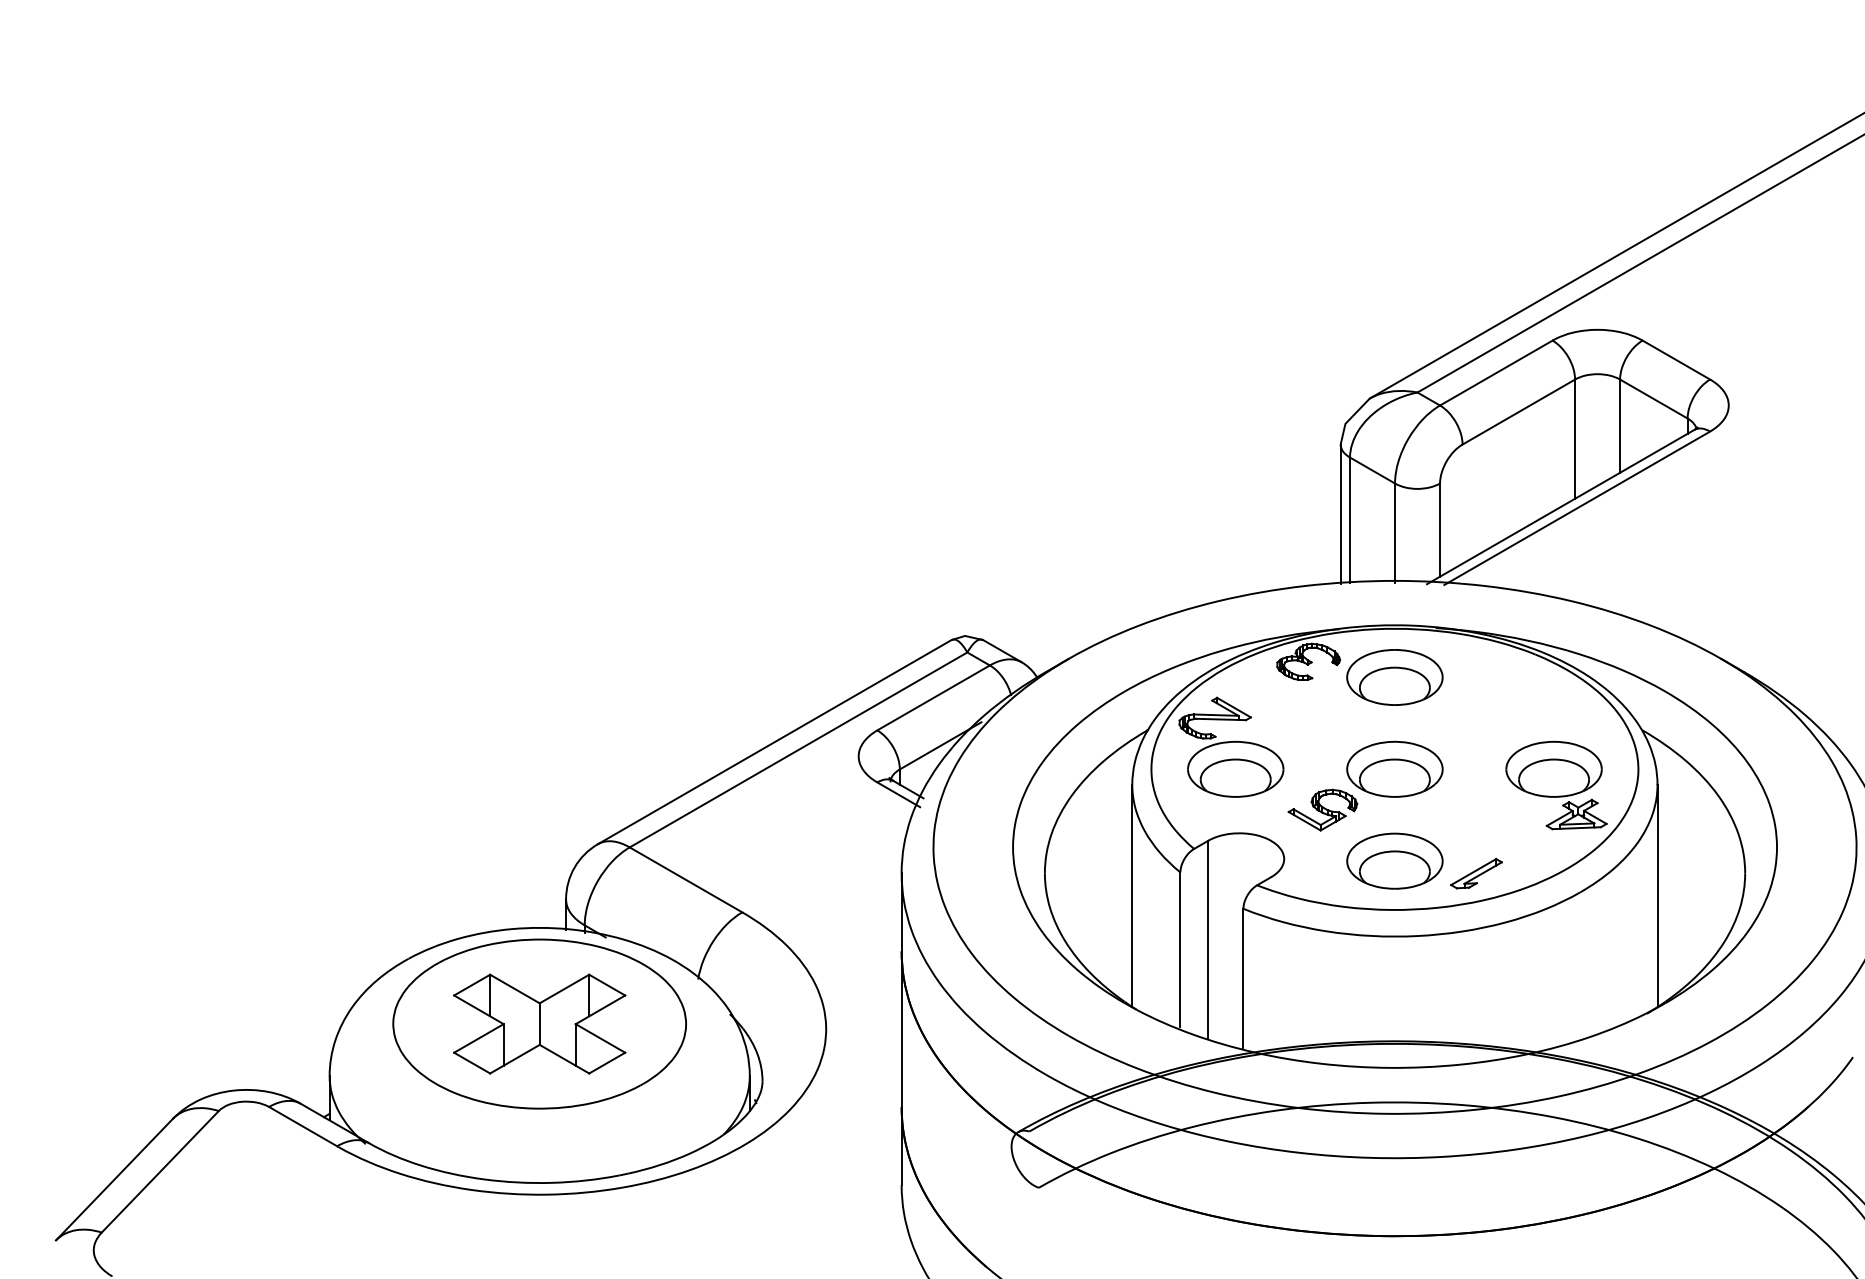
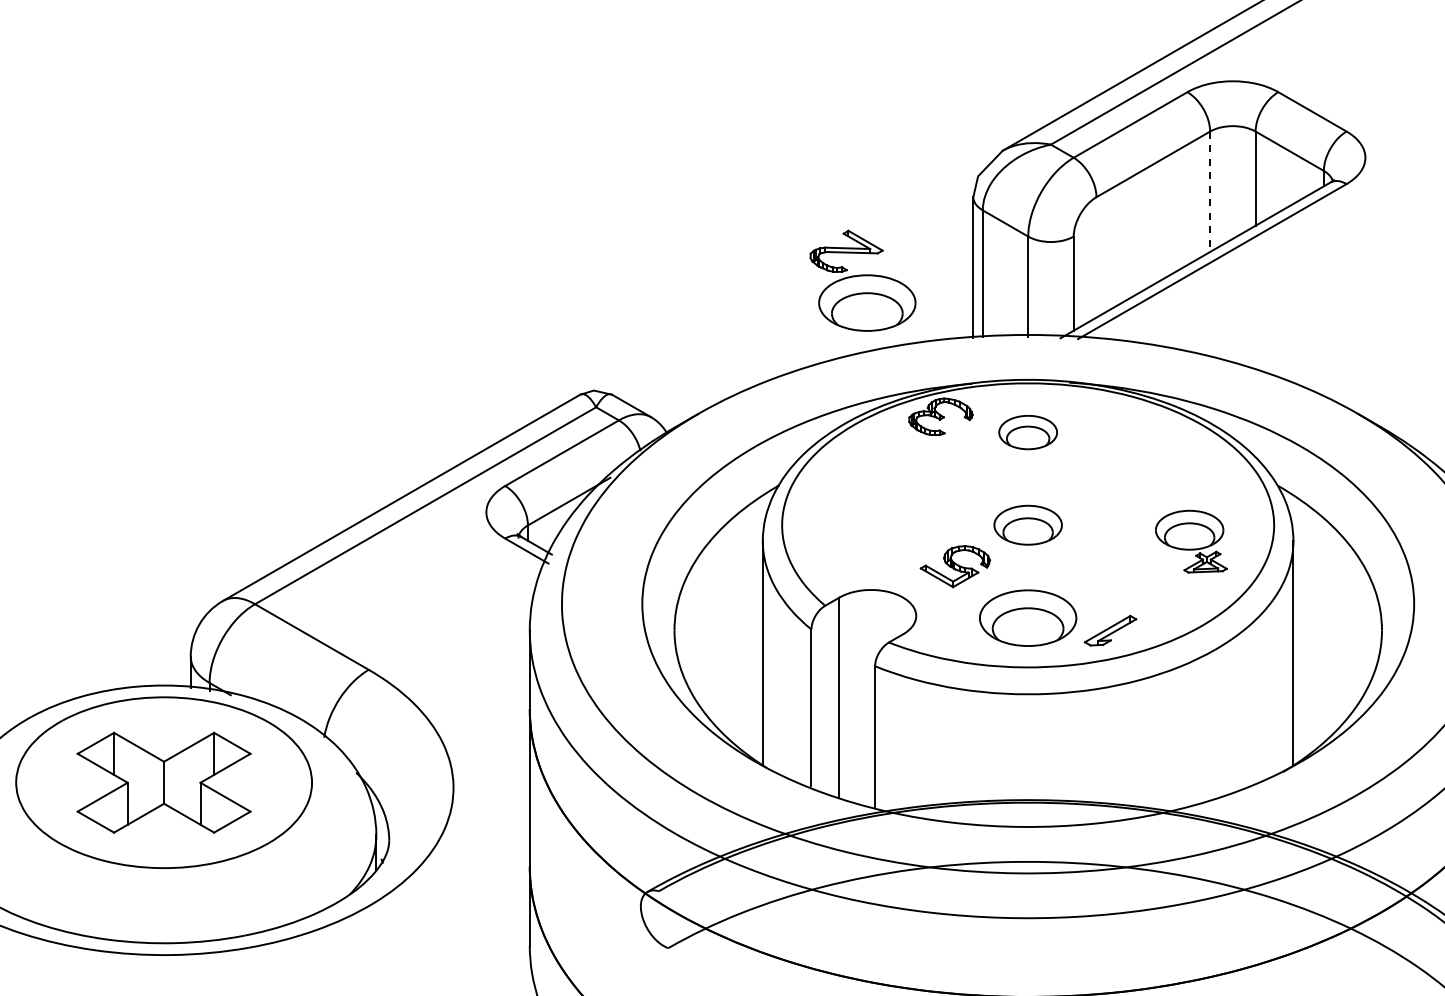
line: (1575, 439) -> (1210, 192), solid -> dashed
part: (1394, 677) -> (1027, 432), size x0.6
part: (1231, 746) -> (863, 280), moved
part: (1394, 768) -> (1027, 524), size x0.7
part: (1556, 785) -> (1191, 541), size x0.7

